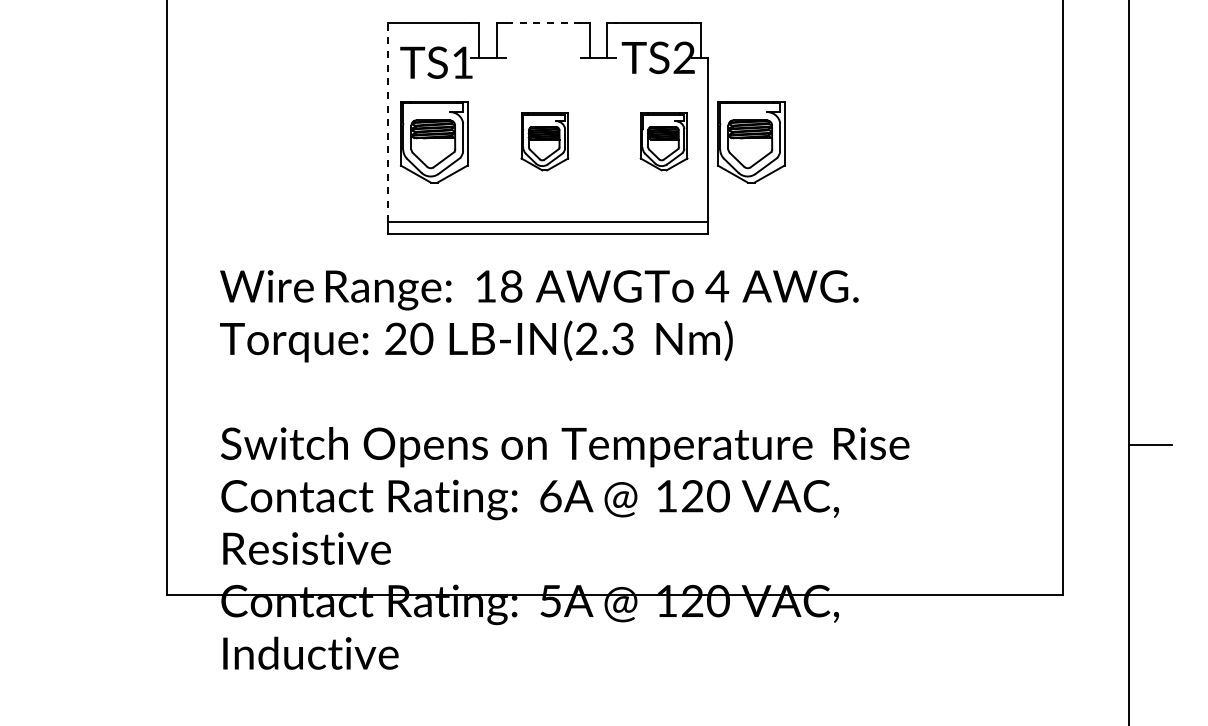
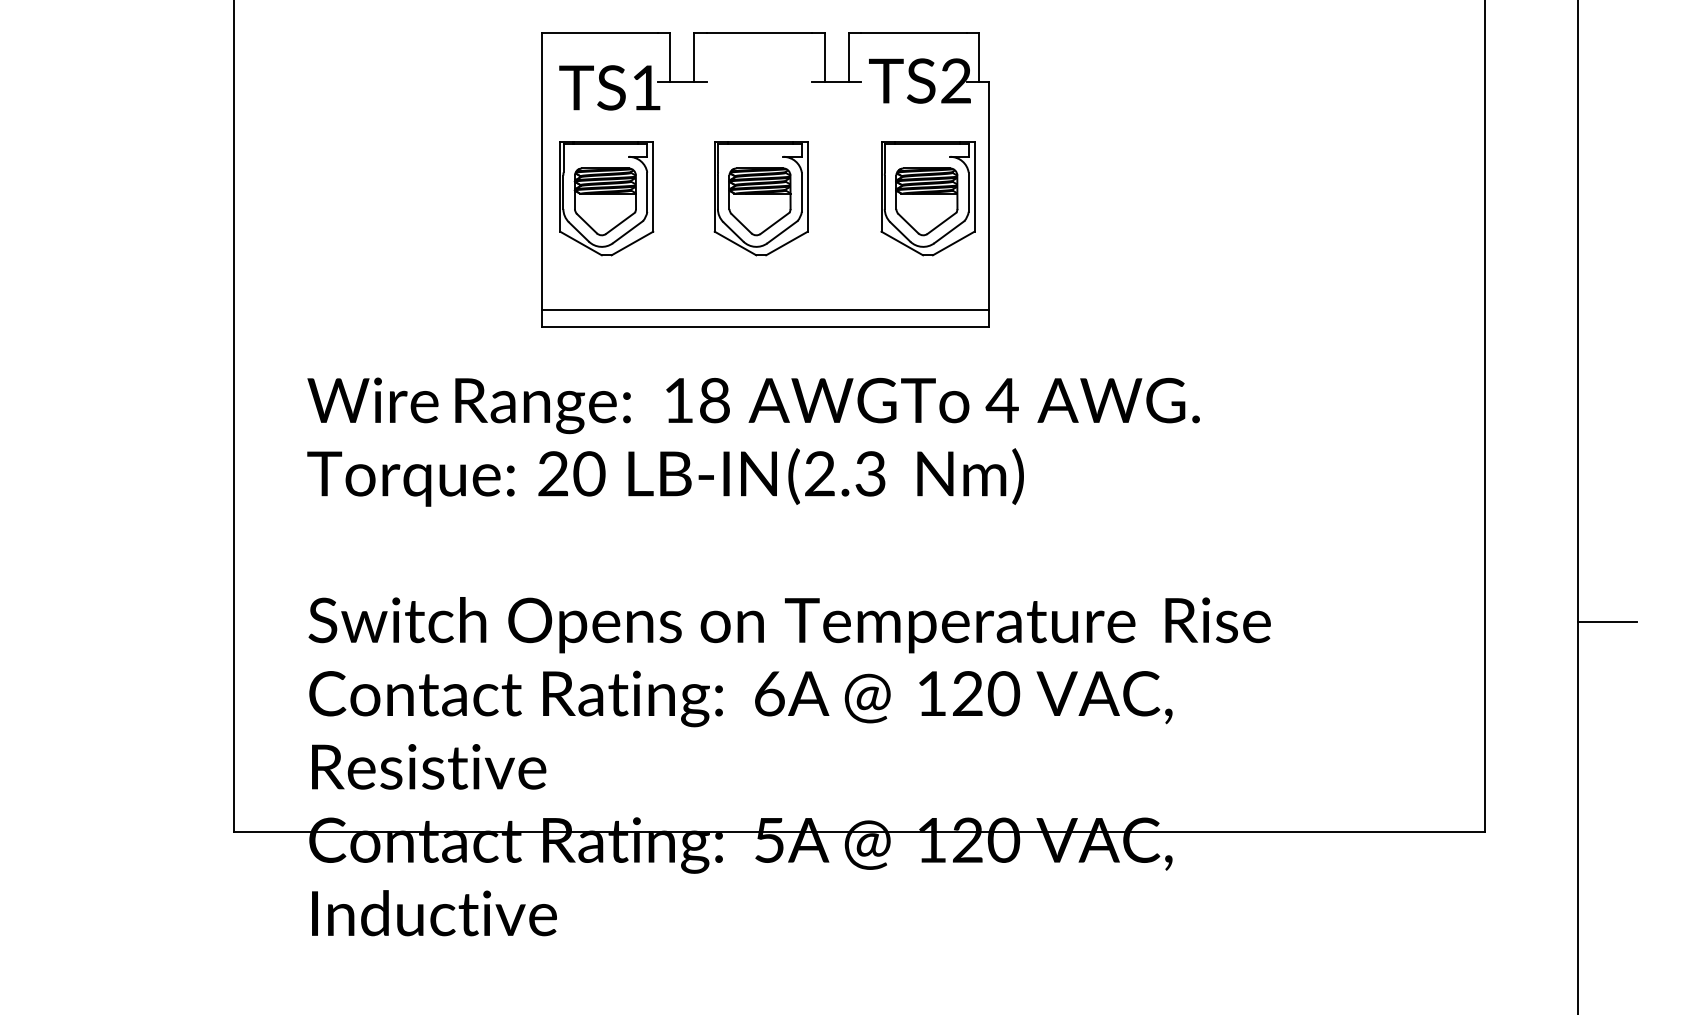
line: (543, 23) -> (759, 33), dashed -> solid
line: (387, 122) -> (541, 171), dashed -> solid
part: (544, 141) -> (760, 197), size x1.43
part: (663, 141) -> (927, 197), size x1.43
part: (751, 142) -> (1050, 199), removed

